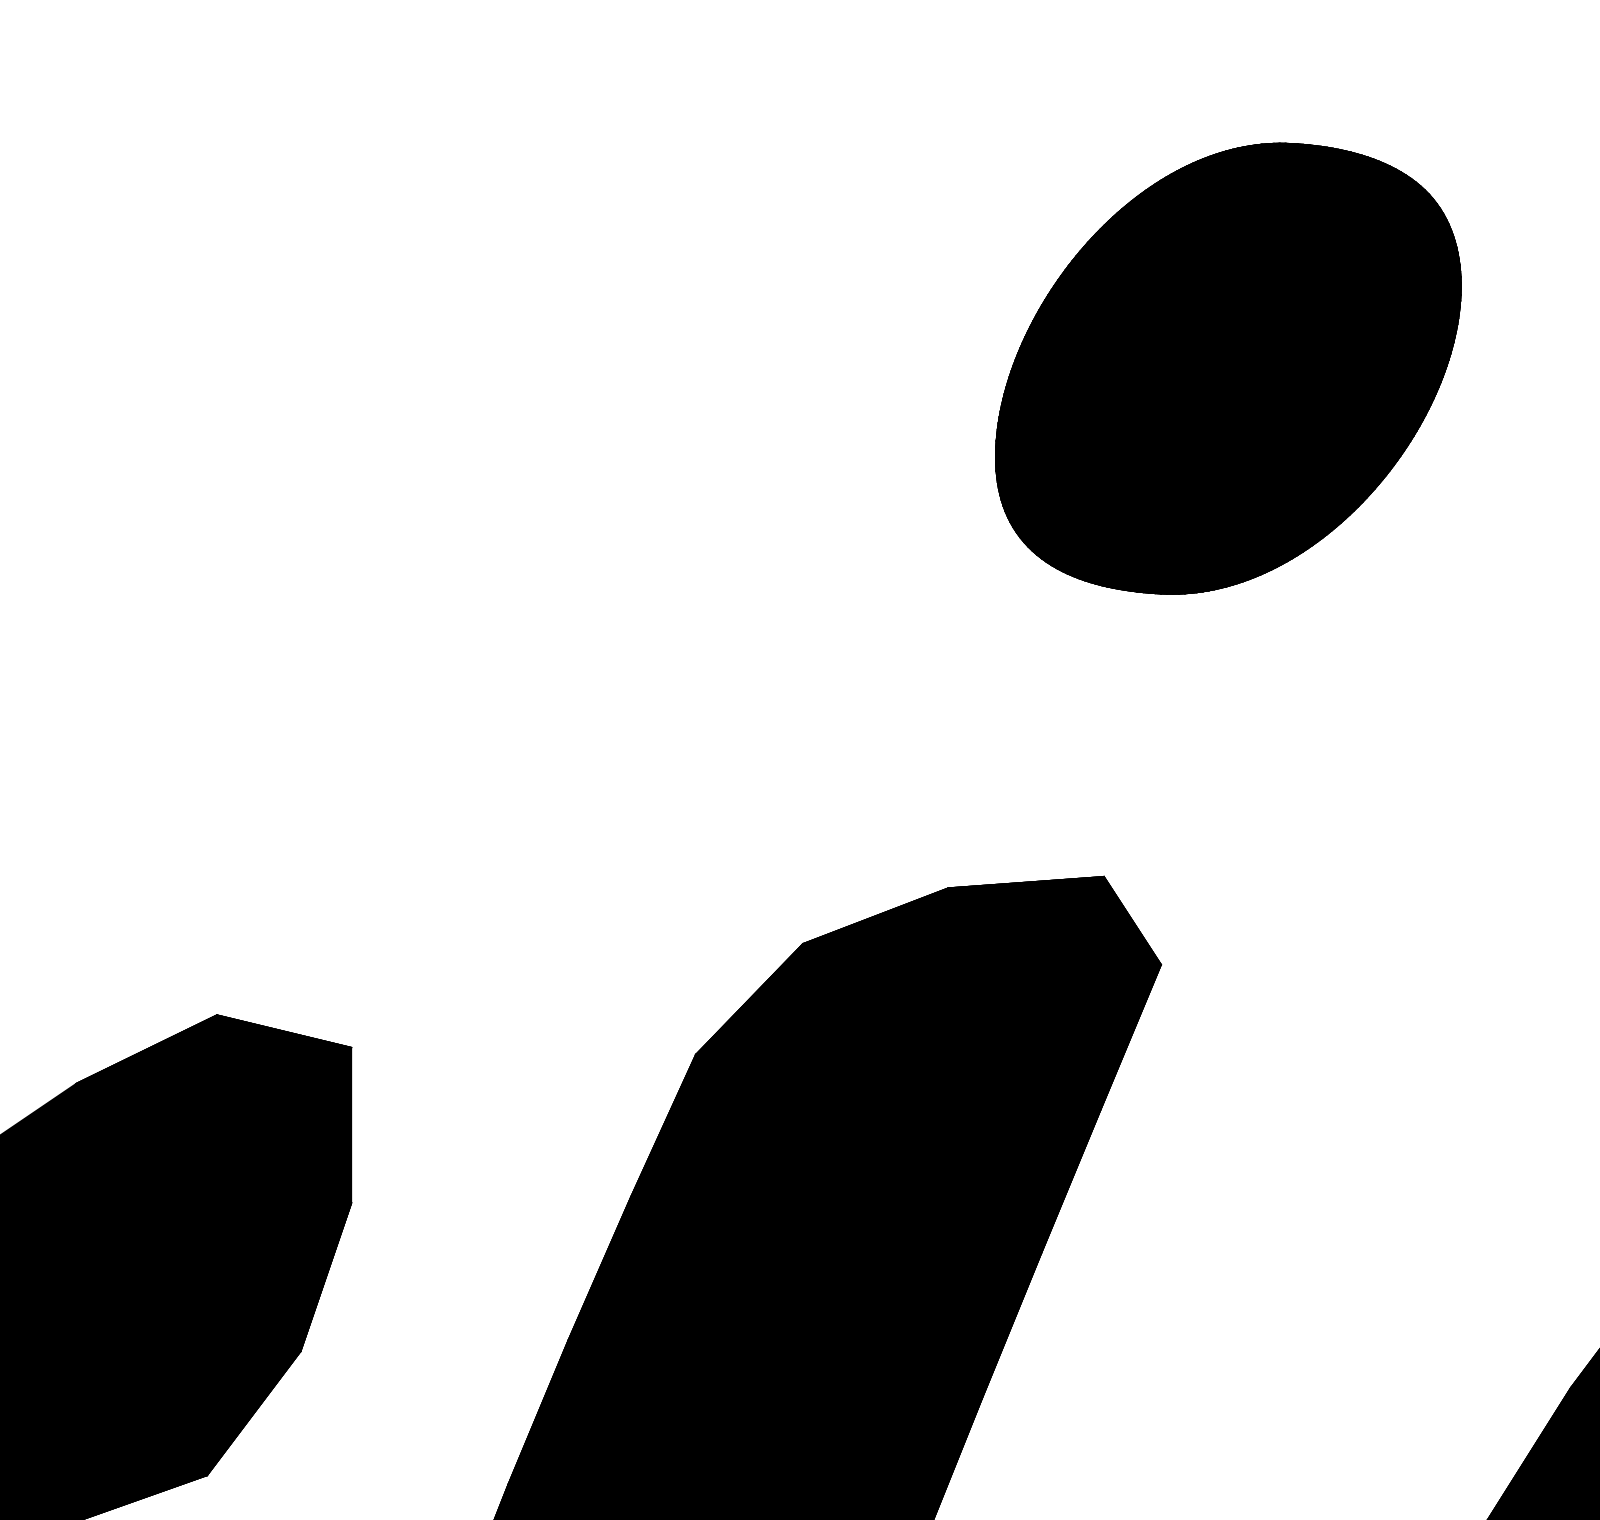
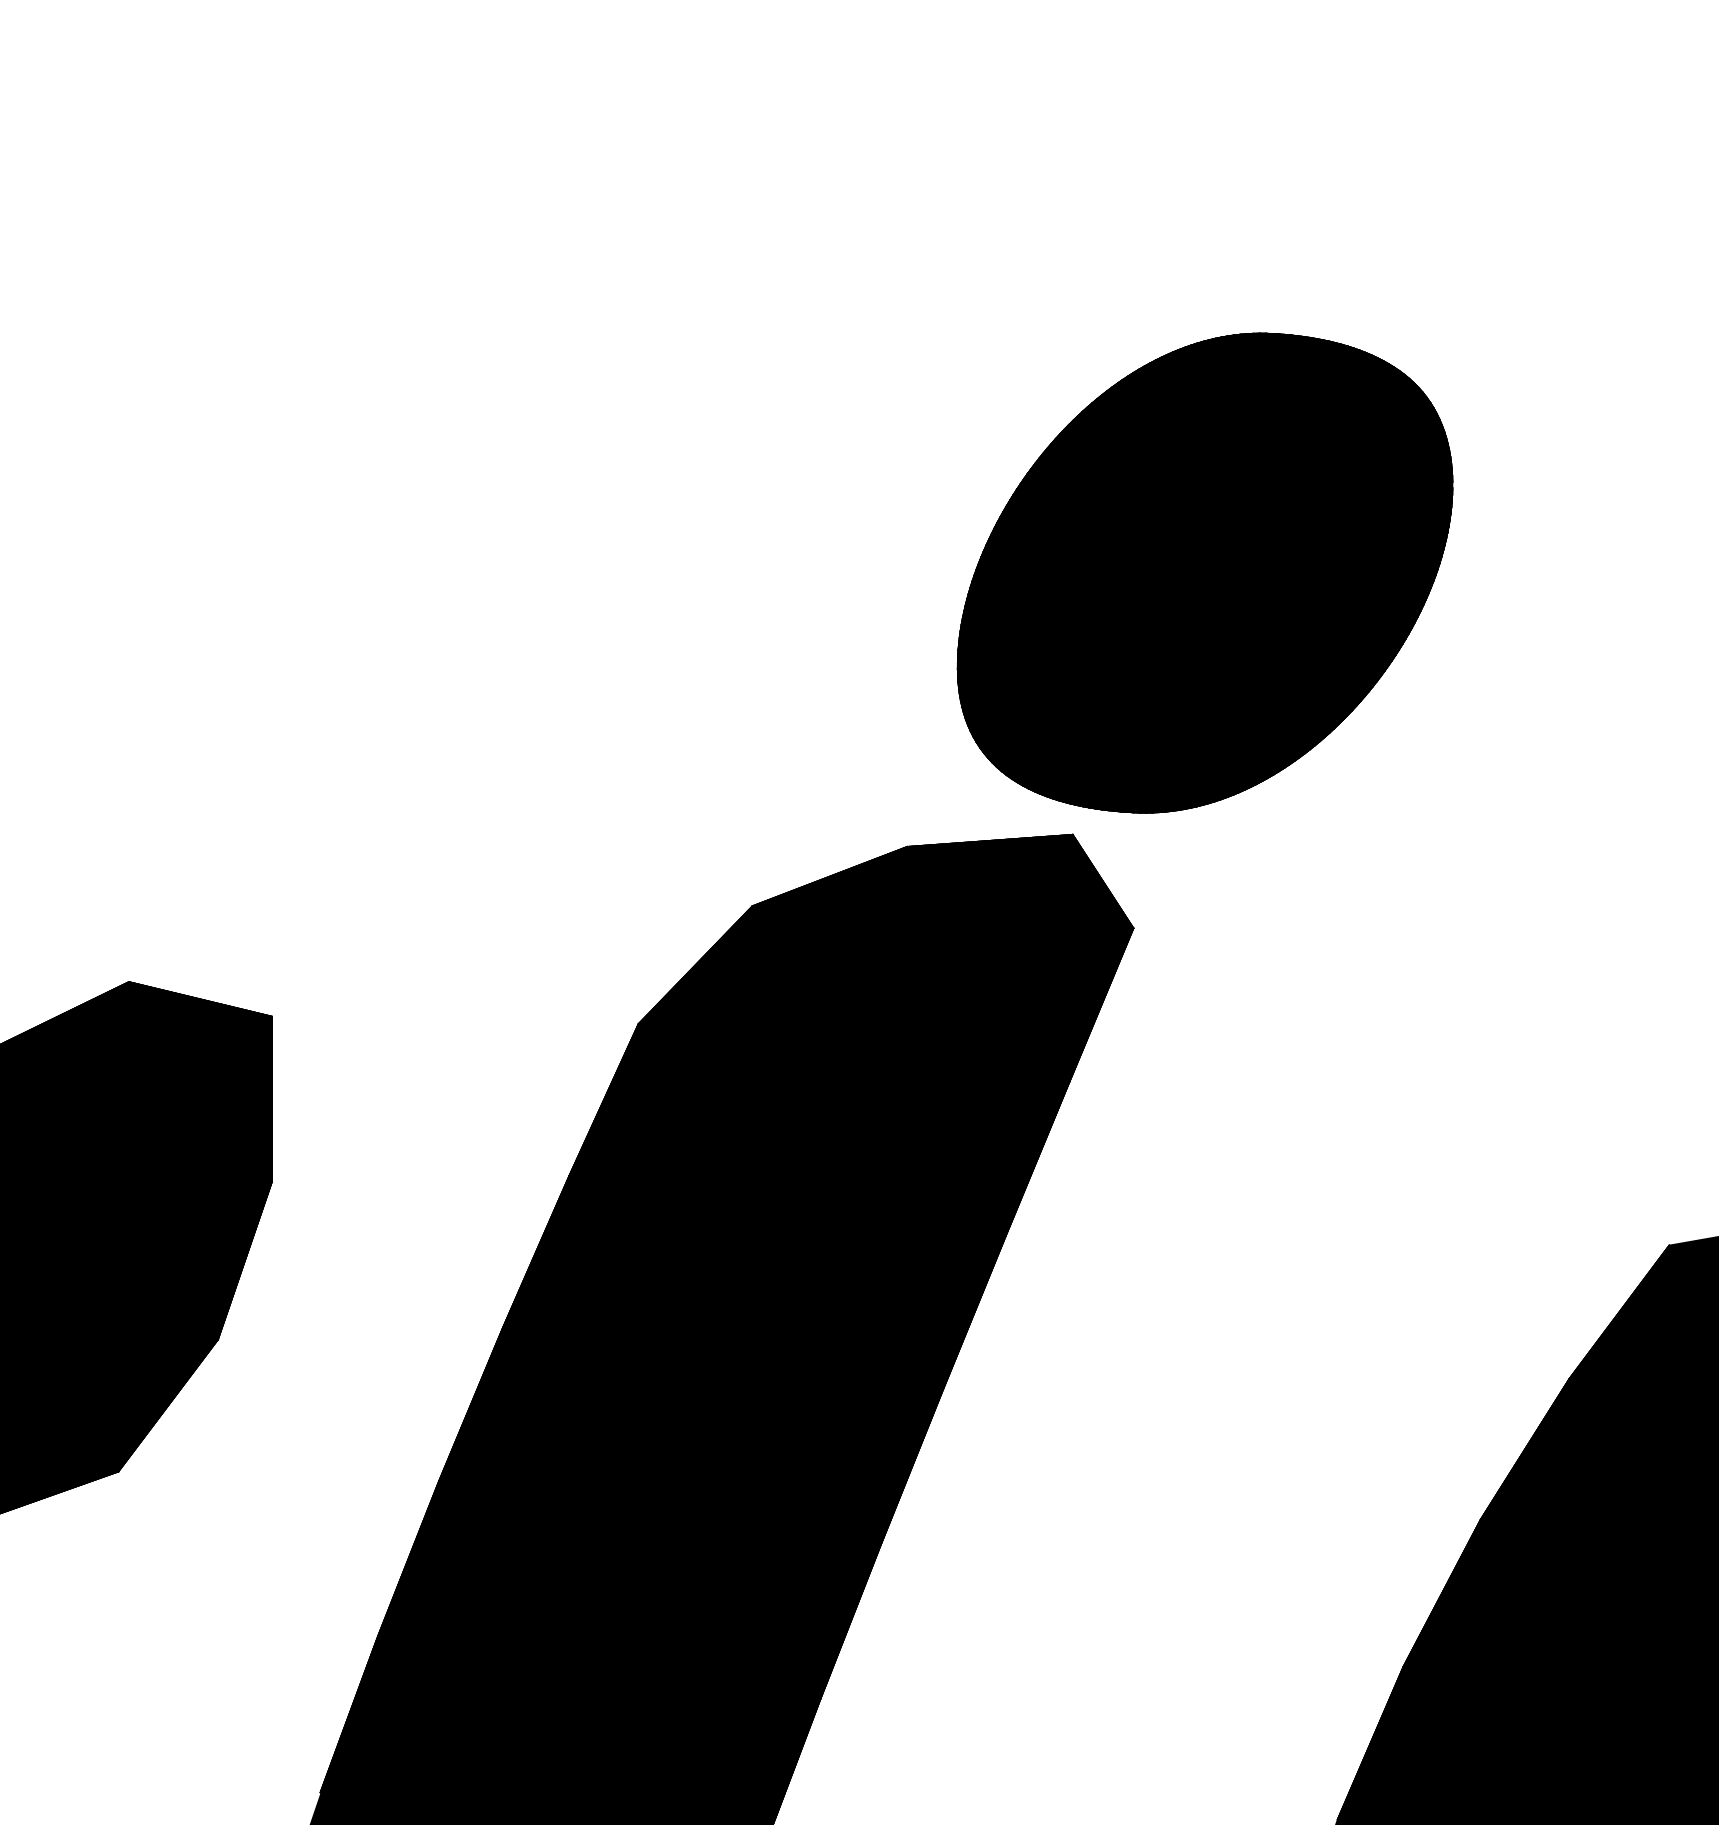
part: (1227, 368) -> (1204, 572), moved

